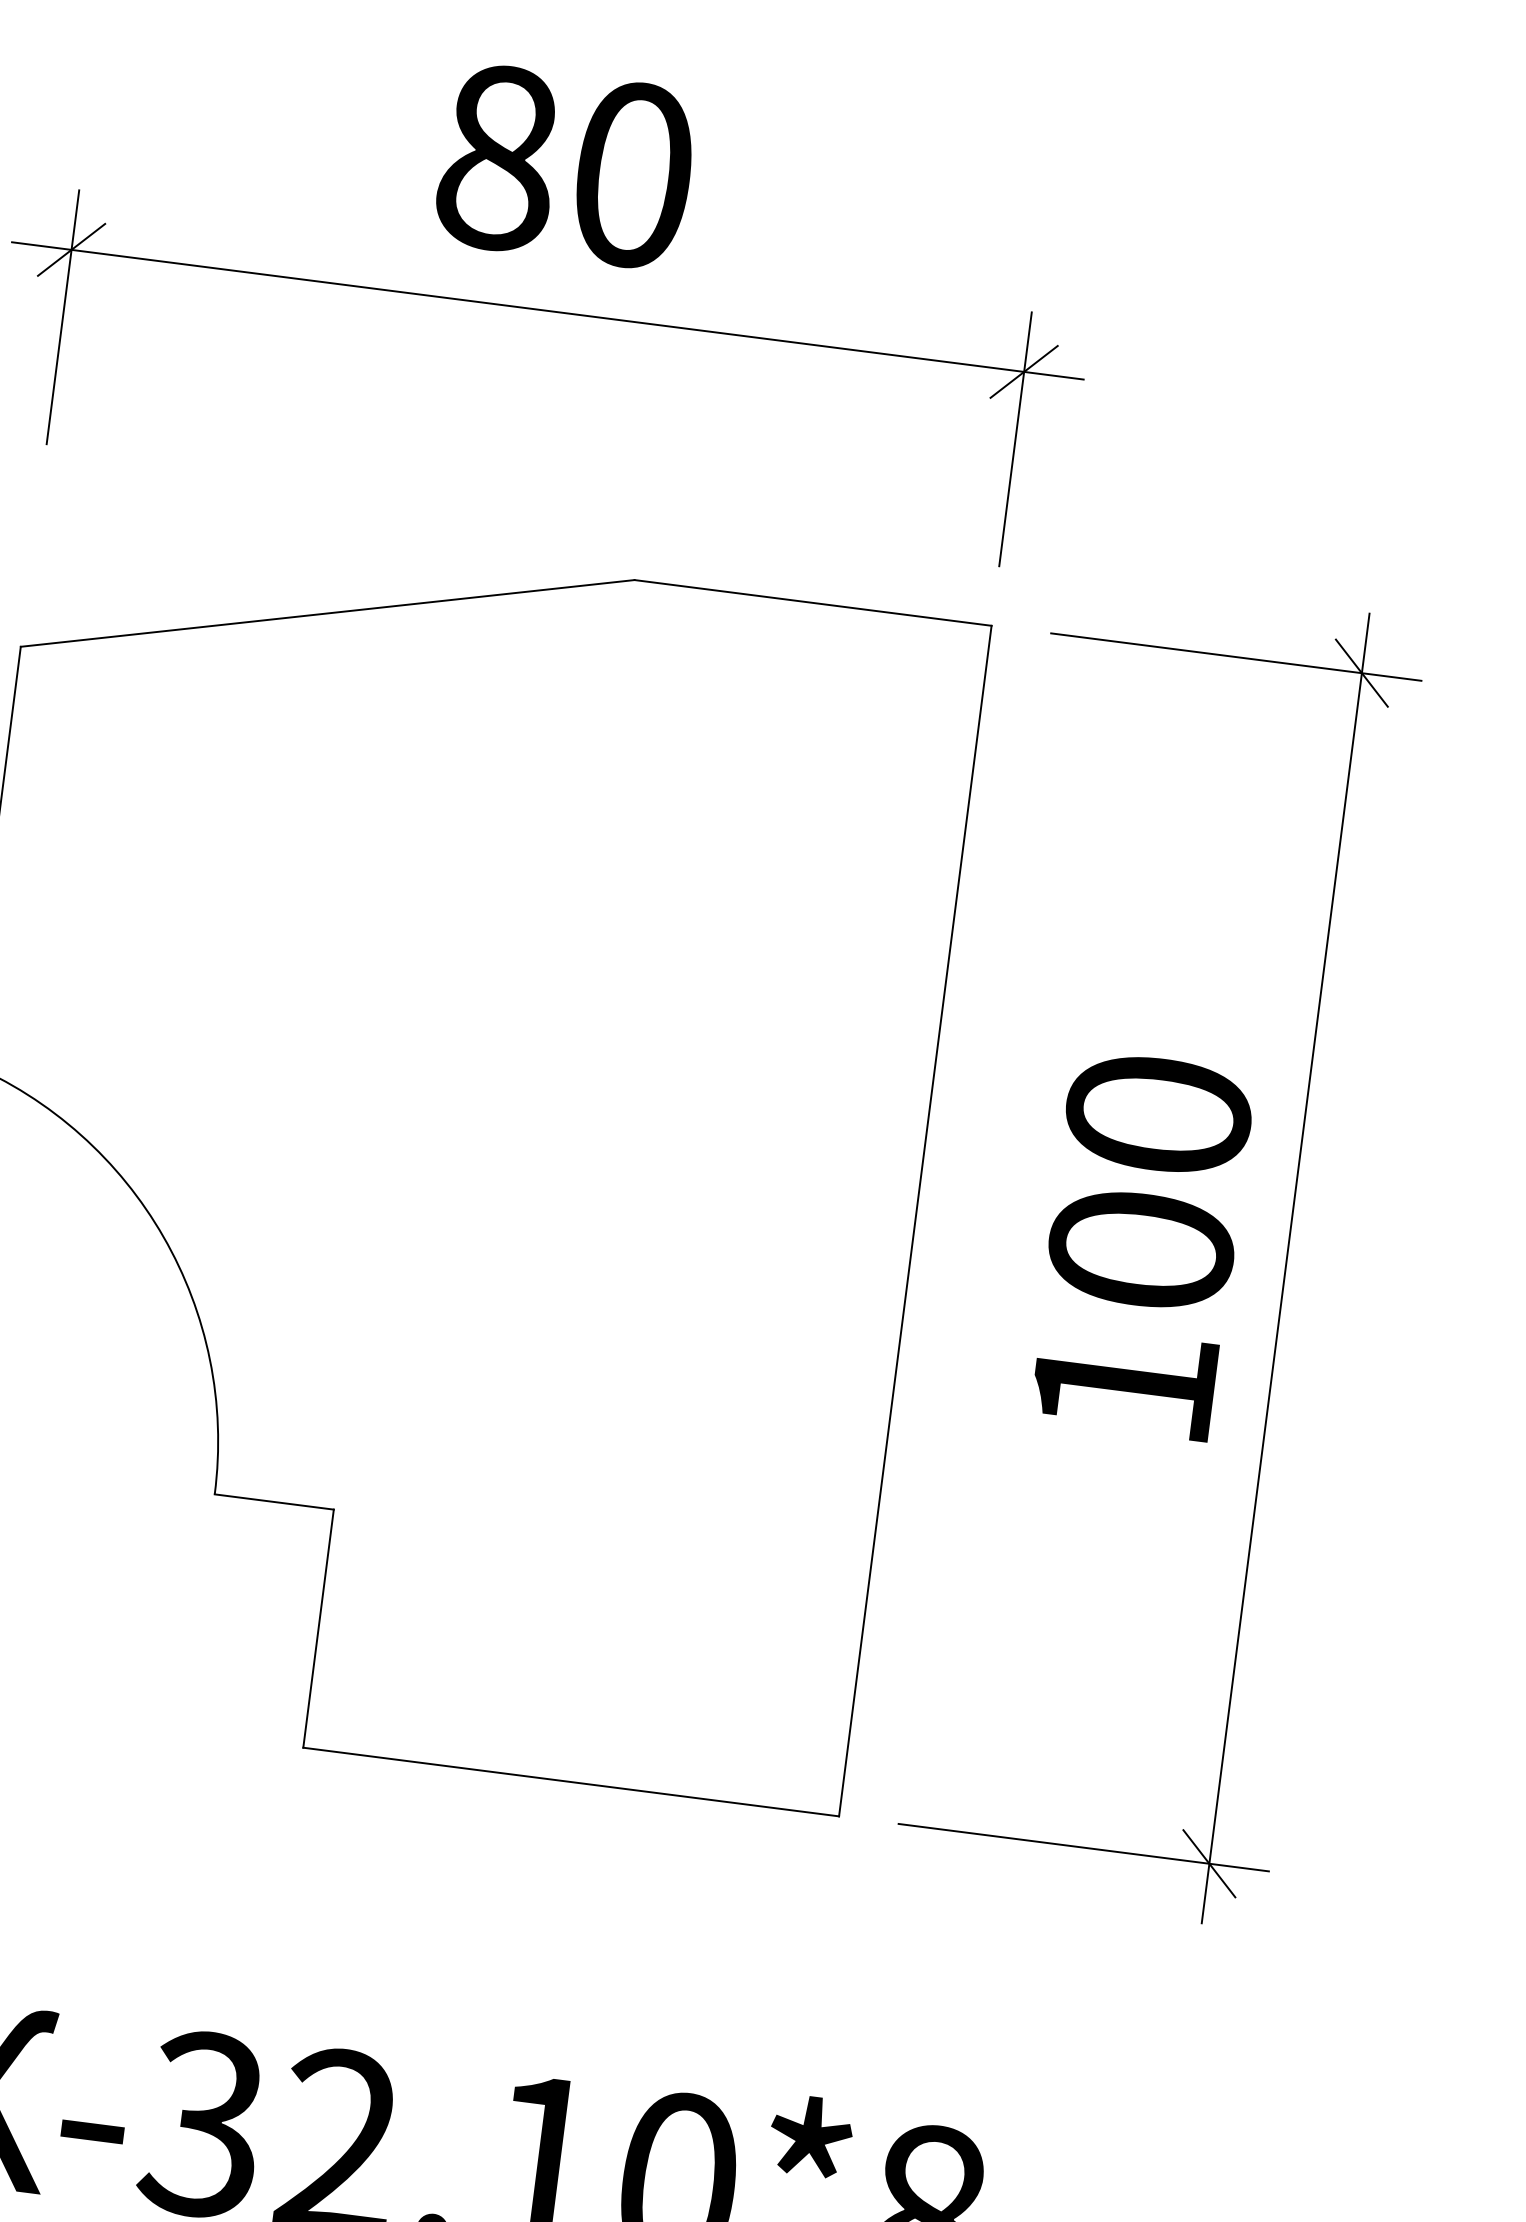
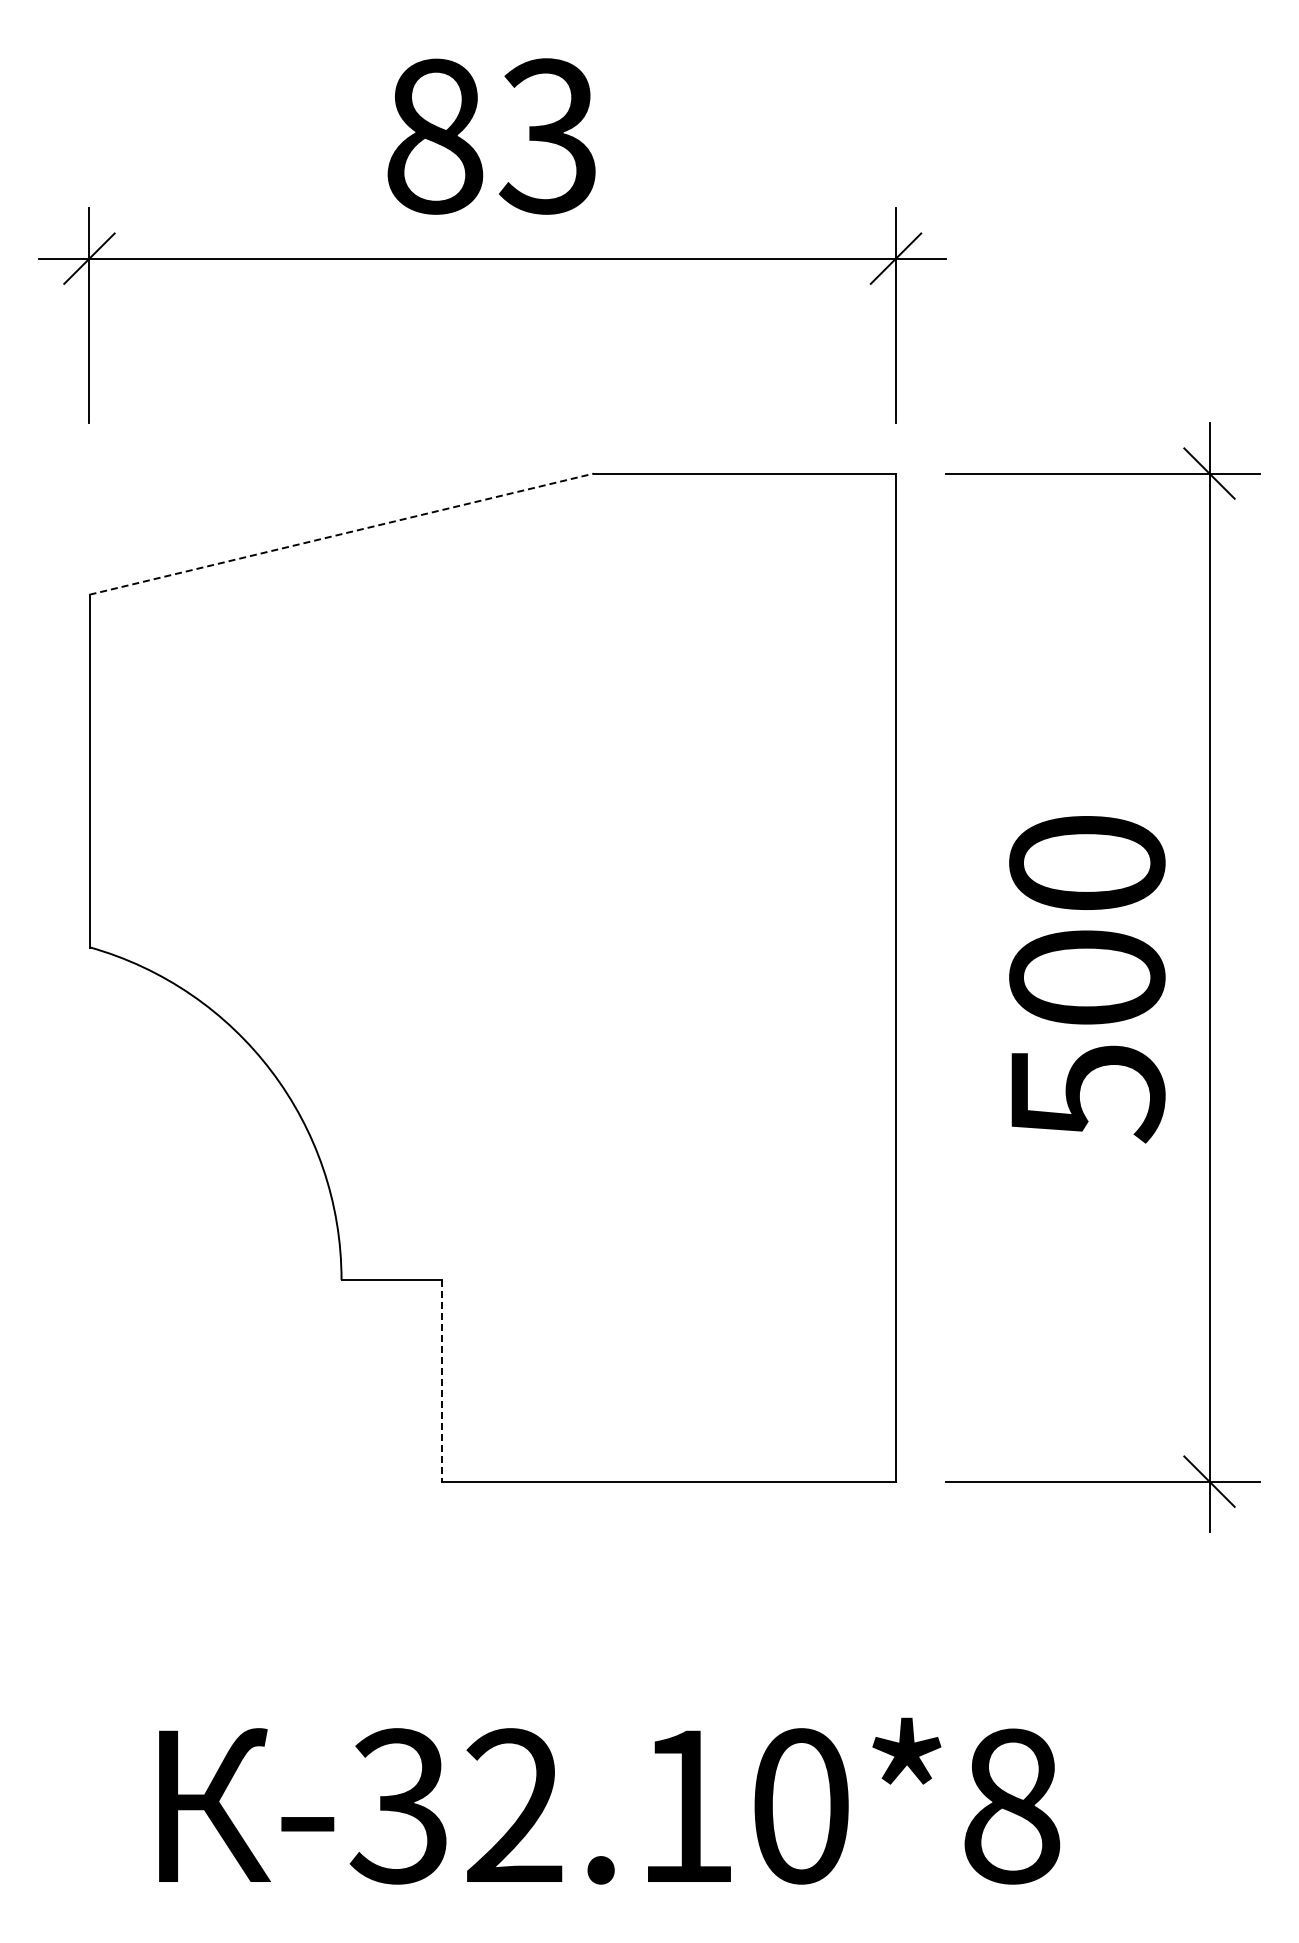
text: (631, 174) -> (547, 136), 80 -> 83
line: (328, 613) -> (342, 534), solid -> dashed
text: (1125, 1388) -> (1088, 1094), 100 -> 500
line: (318, 1628) -> (442, 1380), solid -> dashed

